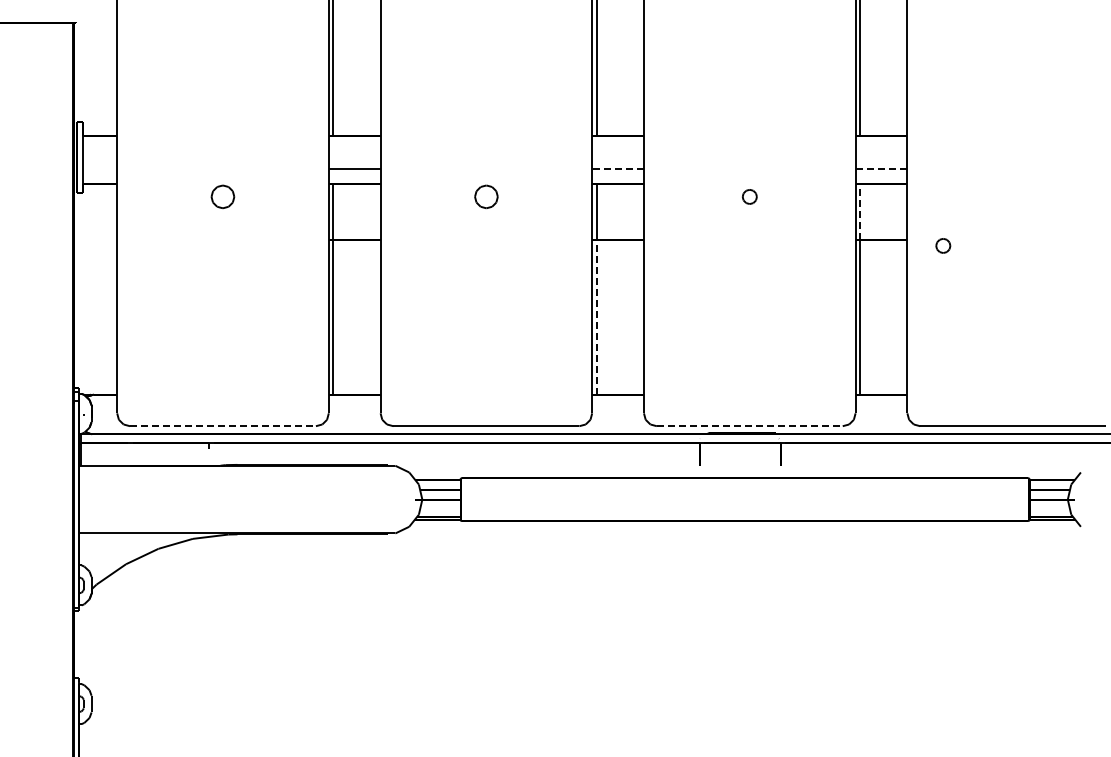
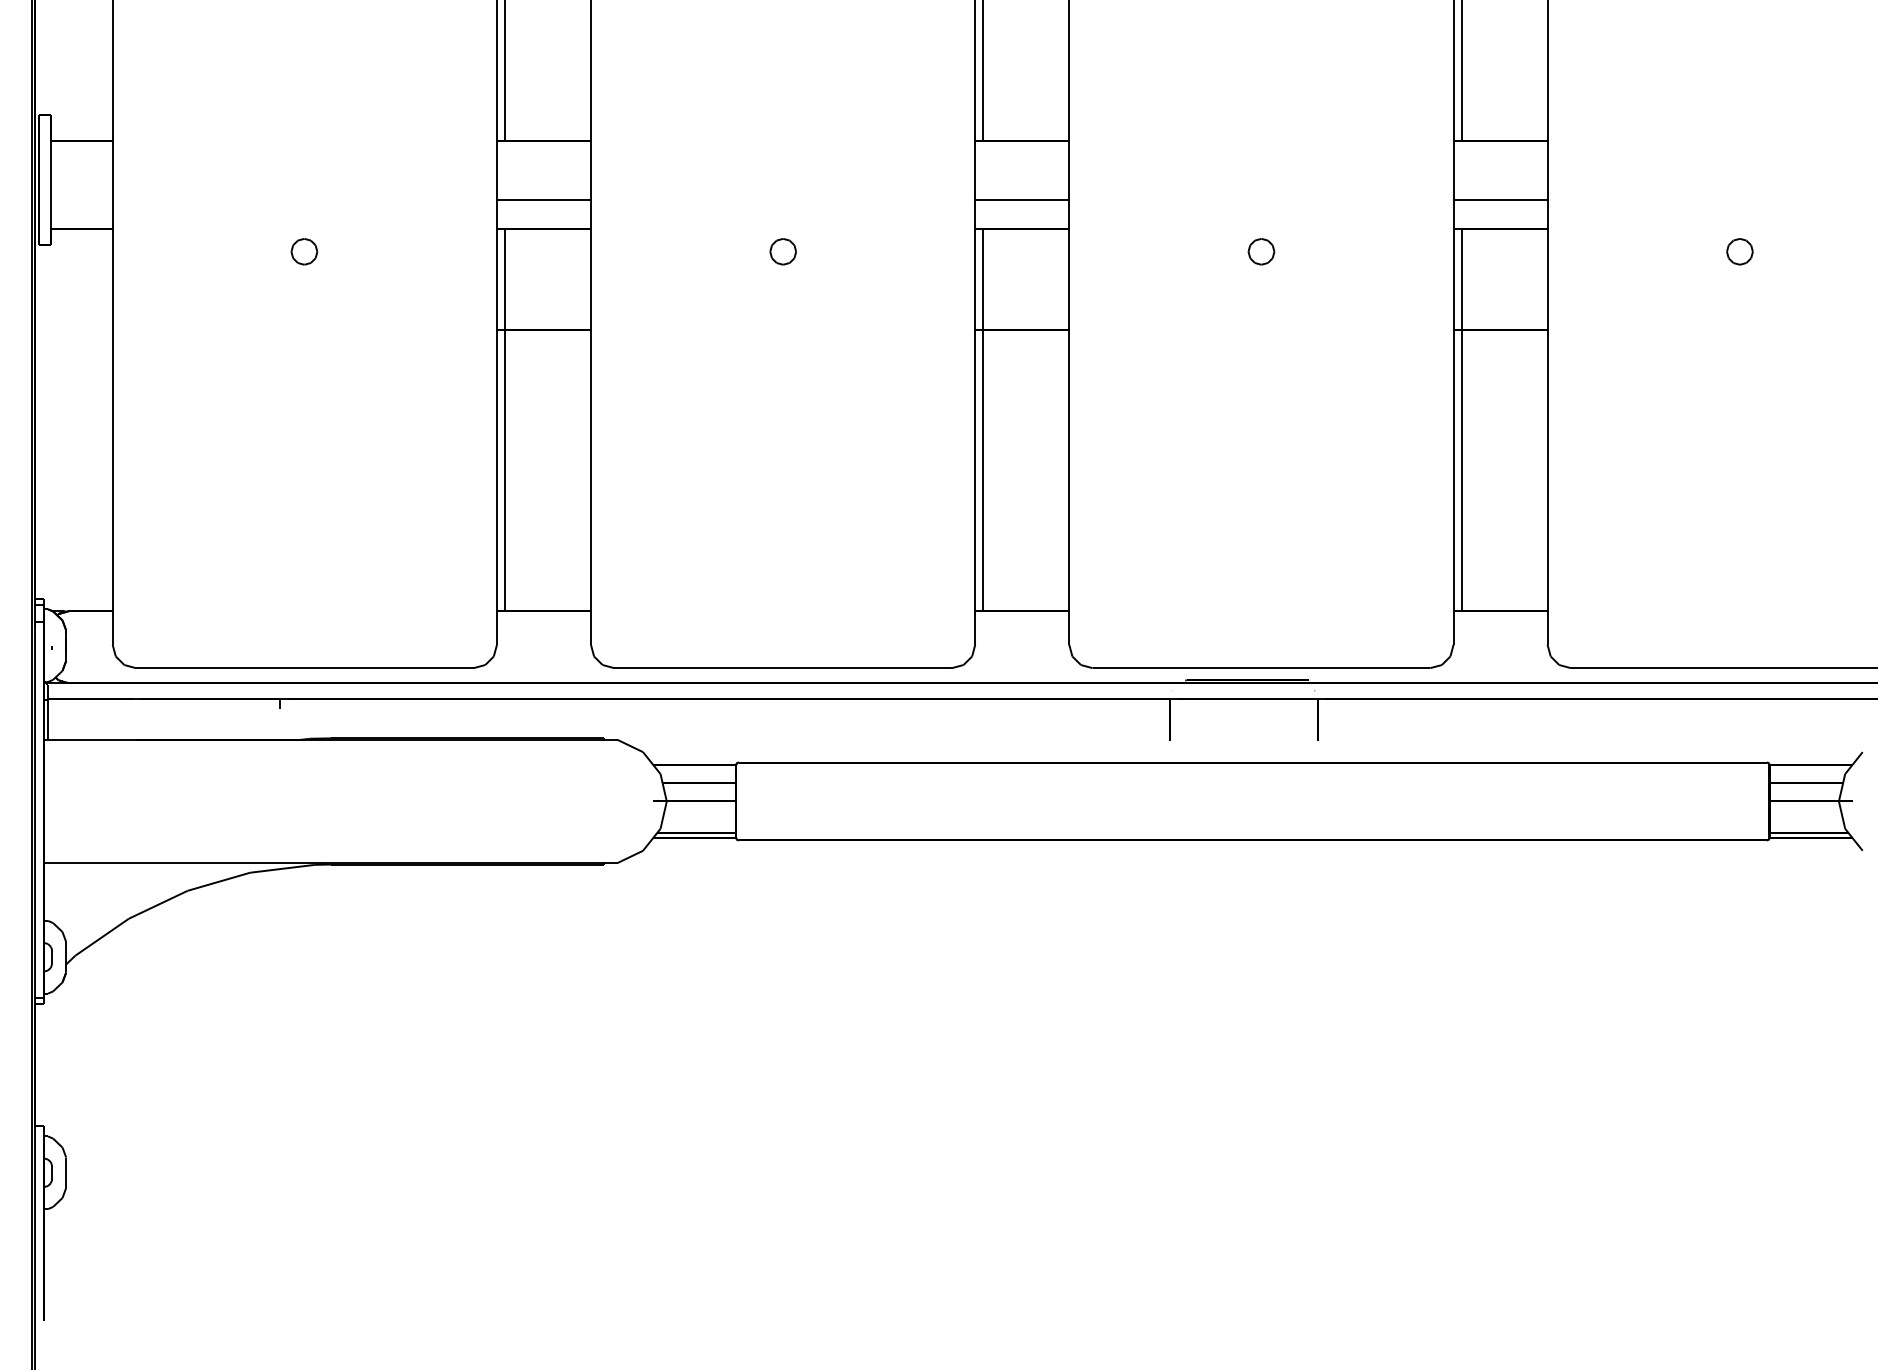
line: (618, 168) -> (1023, 200), dashed -> solid
line: (881, 168) -> (1500, 200), dashed -> solid
part: (222, 196) -> (303, 251), size x0.62
part: (486, 196) -> (783, 251), size x0.62
line: (860, 212) -> (1462, 280), dashed -> solid
part: (943, 245) -> (1740, 251), moved
line: (596, 316) -> (983, 468), dashed -> solid
line: (223, 426) -> (305, 668), dashed -> solid
line: (749, 426) -> (1260, 668), dashed -> solid

